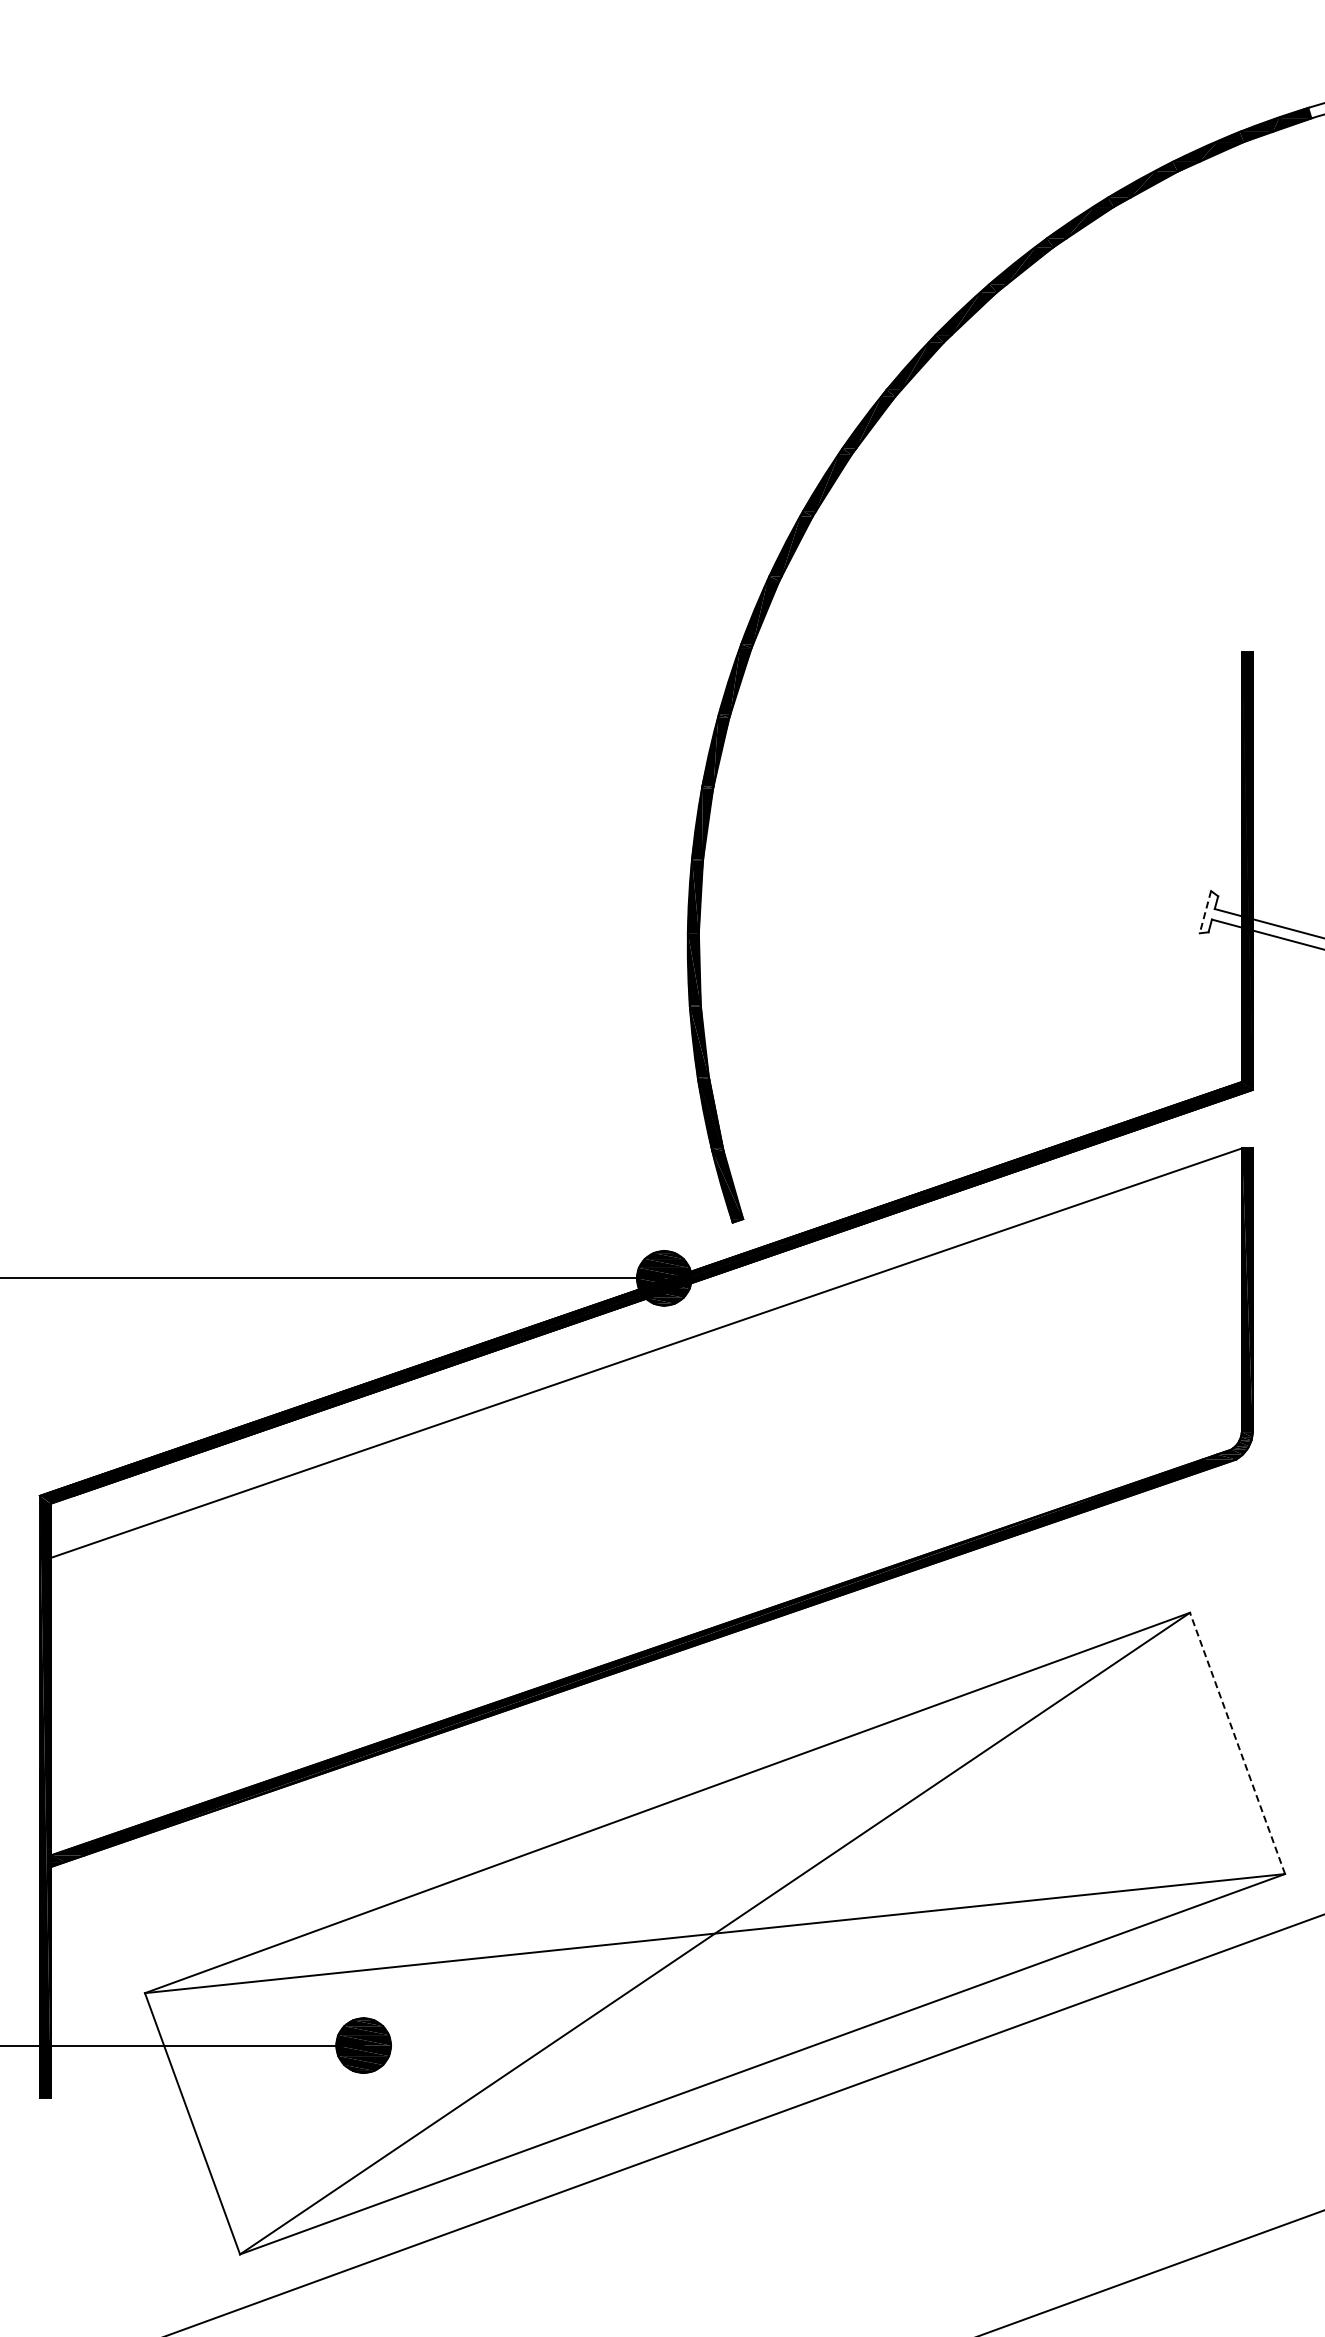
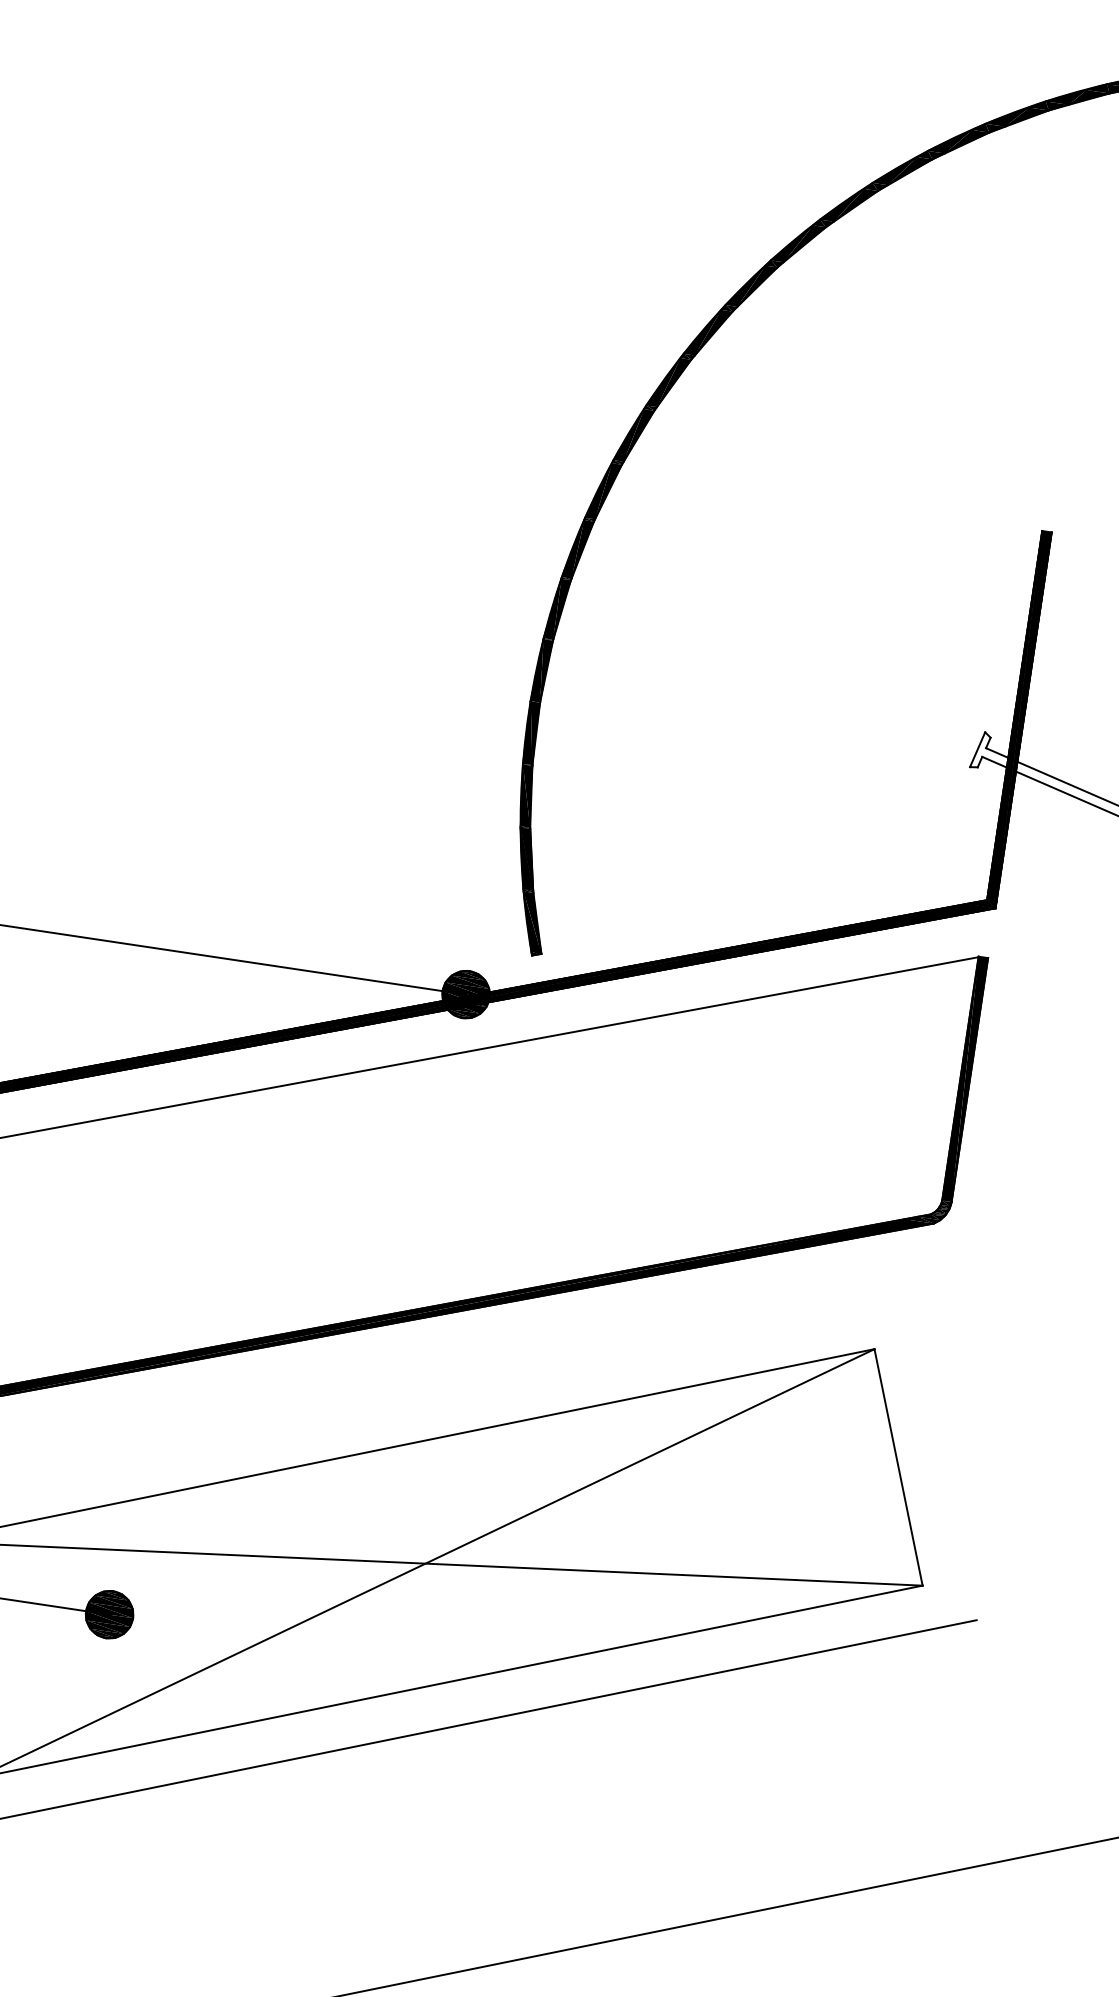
line: (1205, 912) -> (977, 749), dashed -> solid
line: (1237, 1742) -> (898, 1466), dashed -> solid

